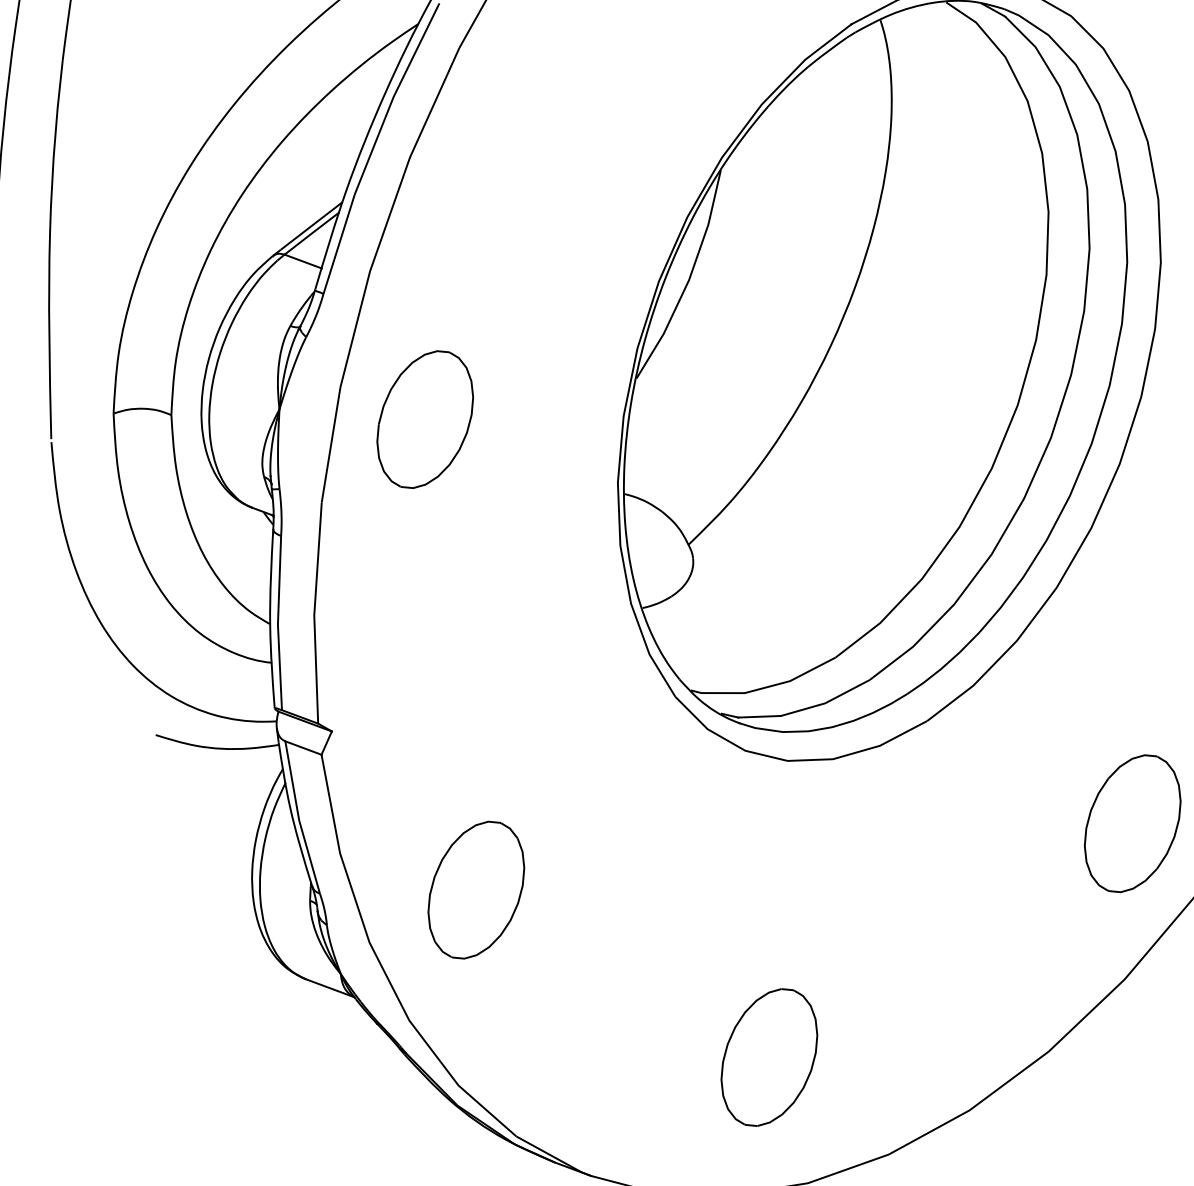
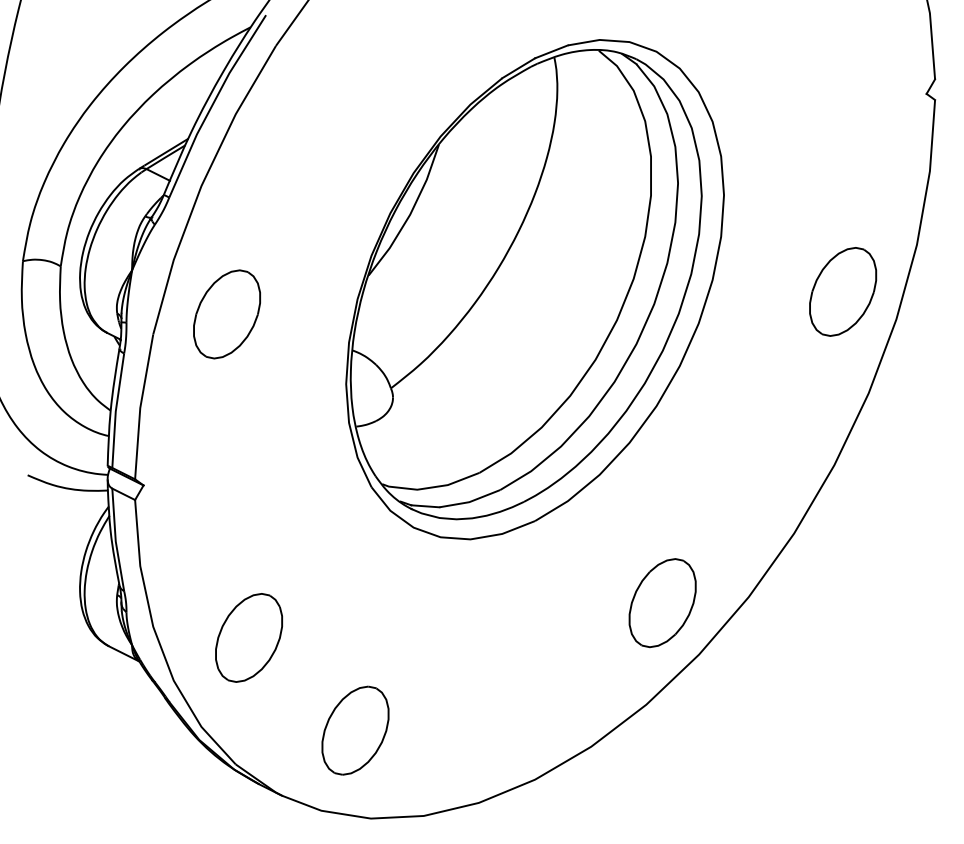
part: (424, 419) -> (226, 314), moved
part: (475, 889) -> (248, 637), moved
part: (769, 1057) -> (355, 730), moved

